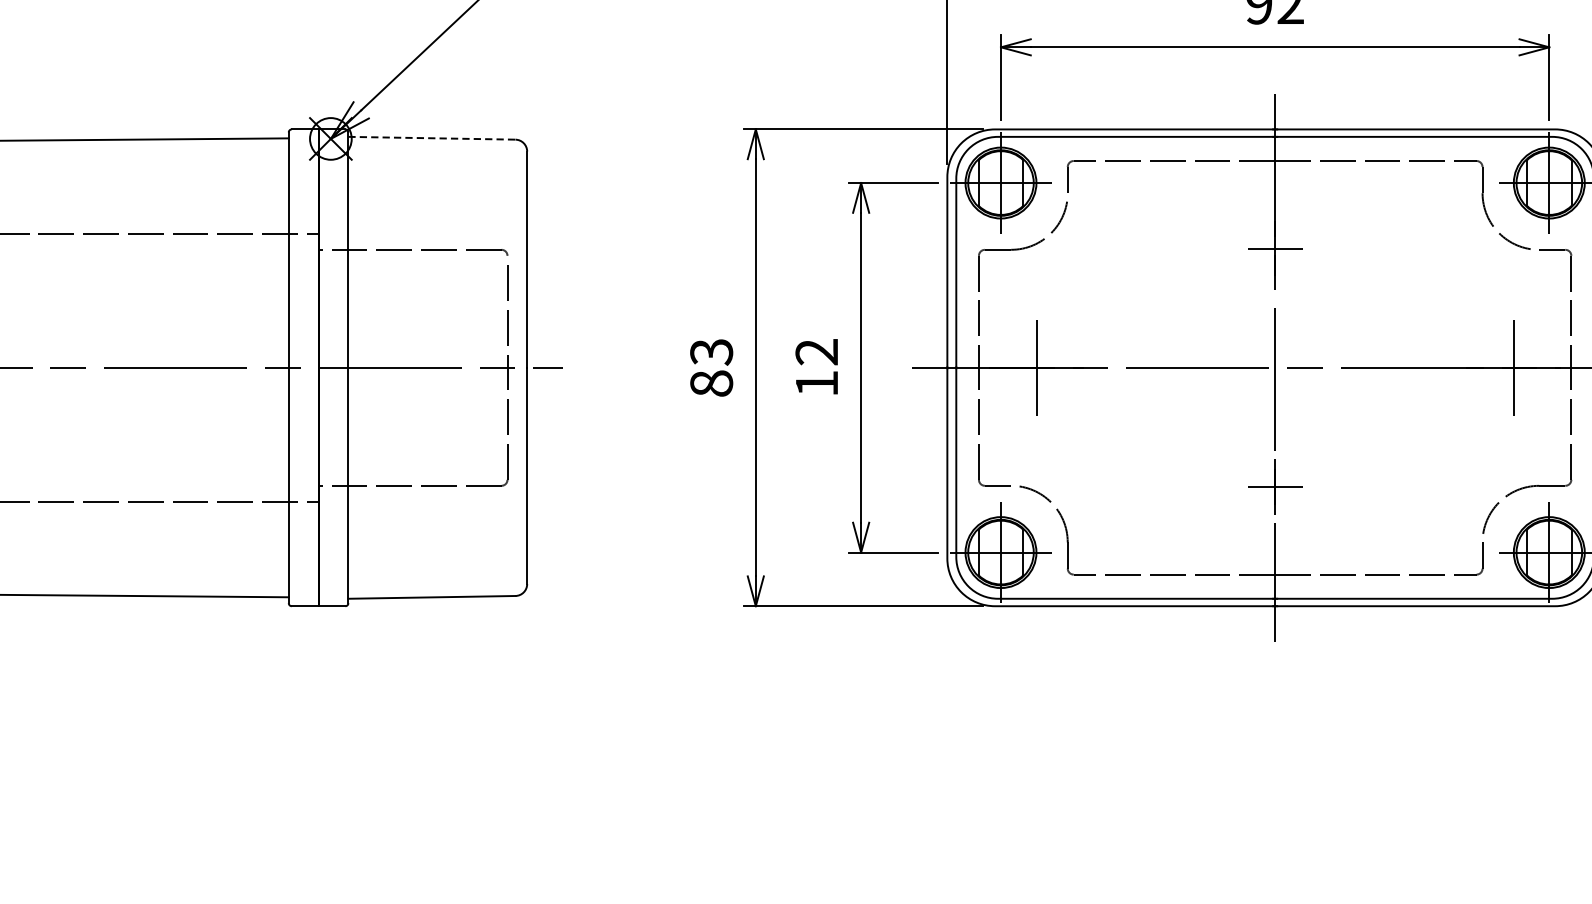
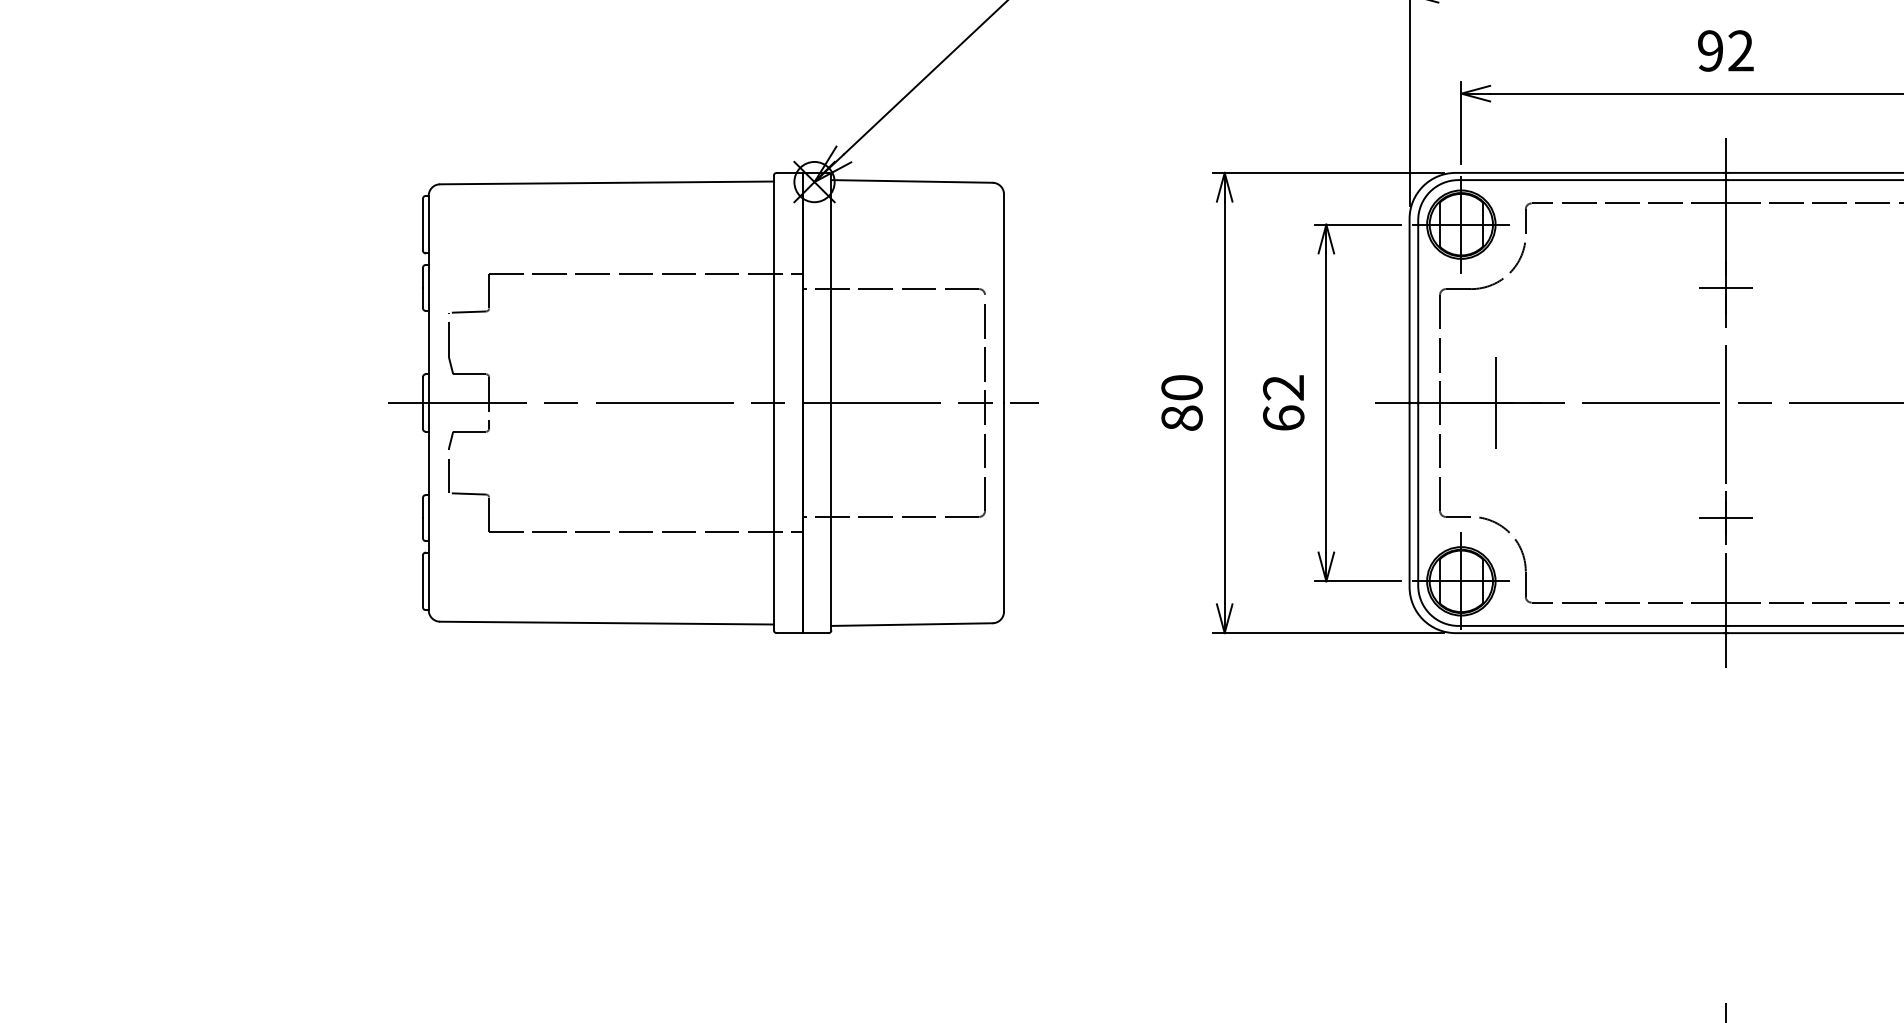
line: (432, 138) -> (912, 181), dashed -> solid
text: (711, 352) -> (1181, 388), 83 -> 80
text: (816, 382) -> (1283, 417), 12 -> 62

